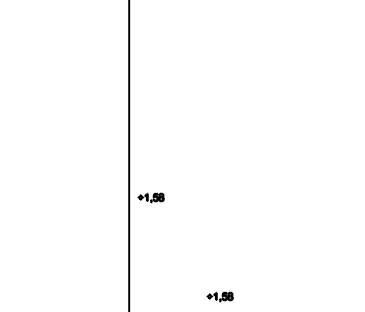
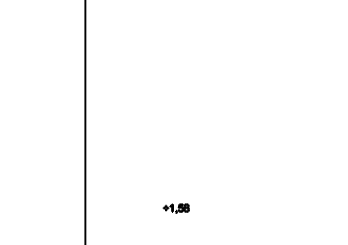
part: (150, 197) -> (106, 109), removed

